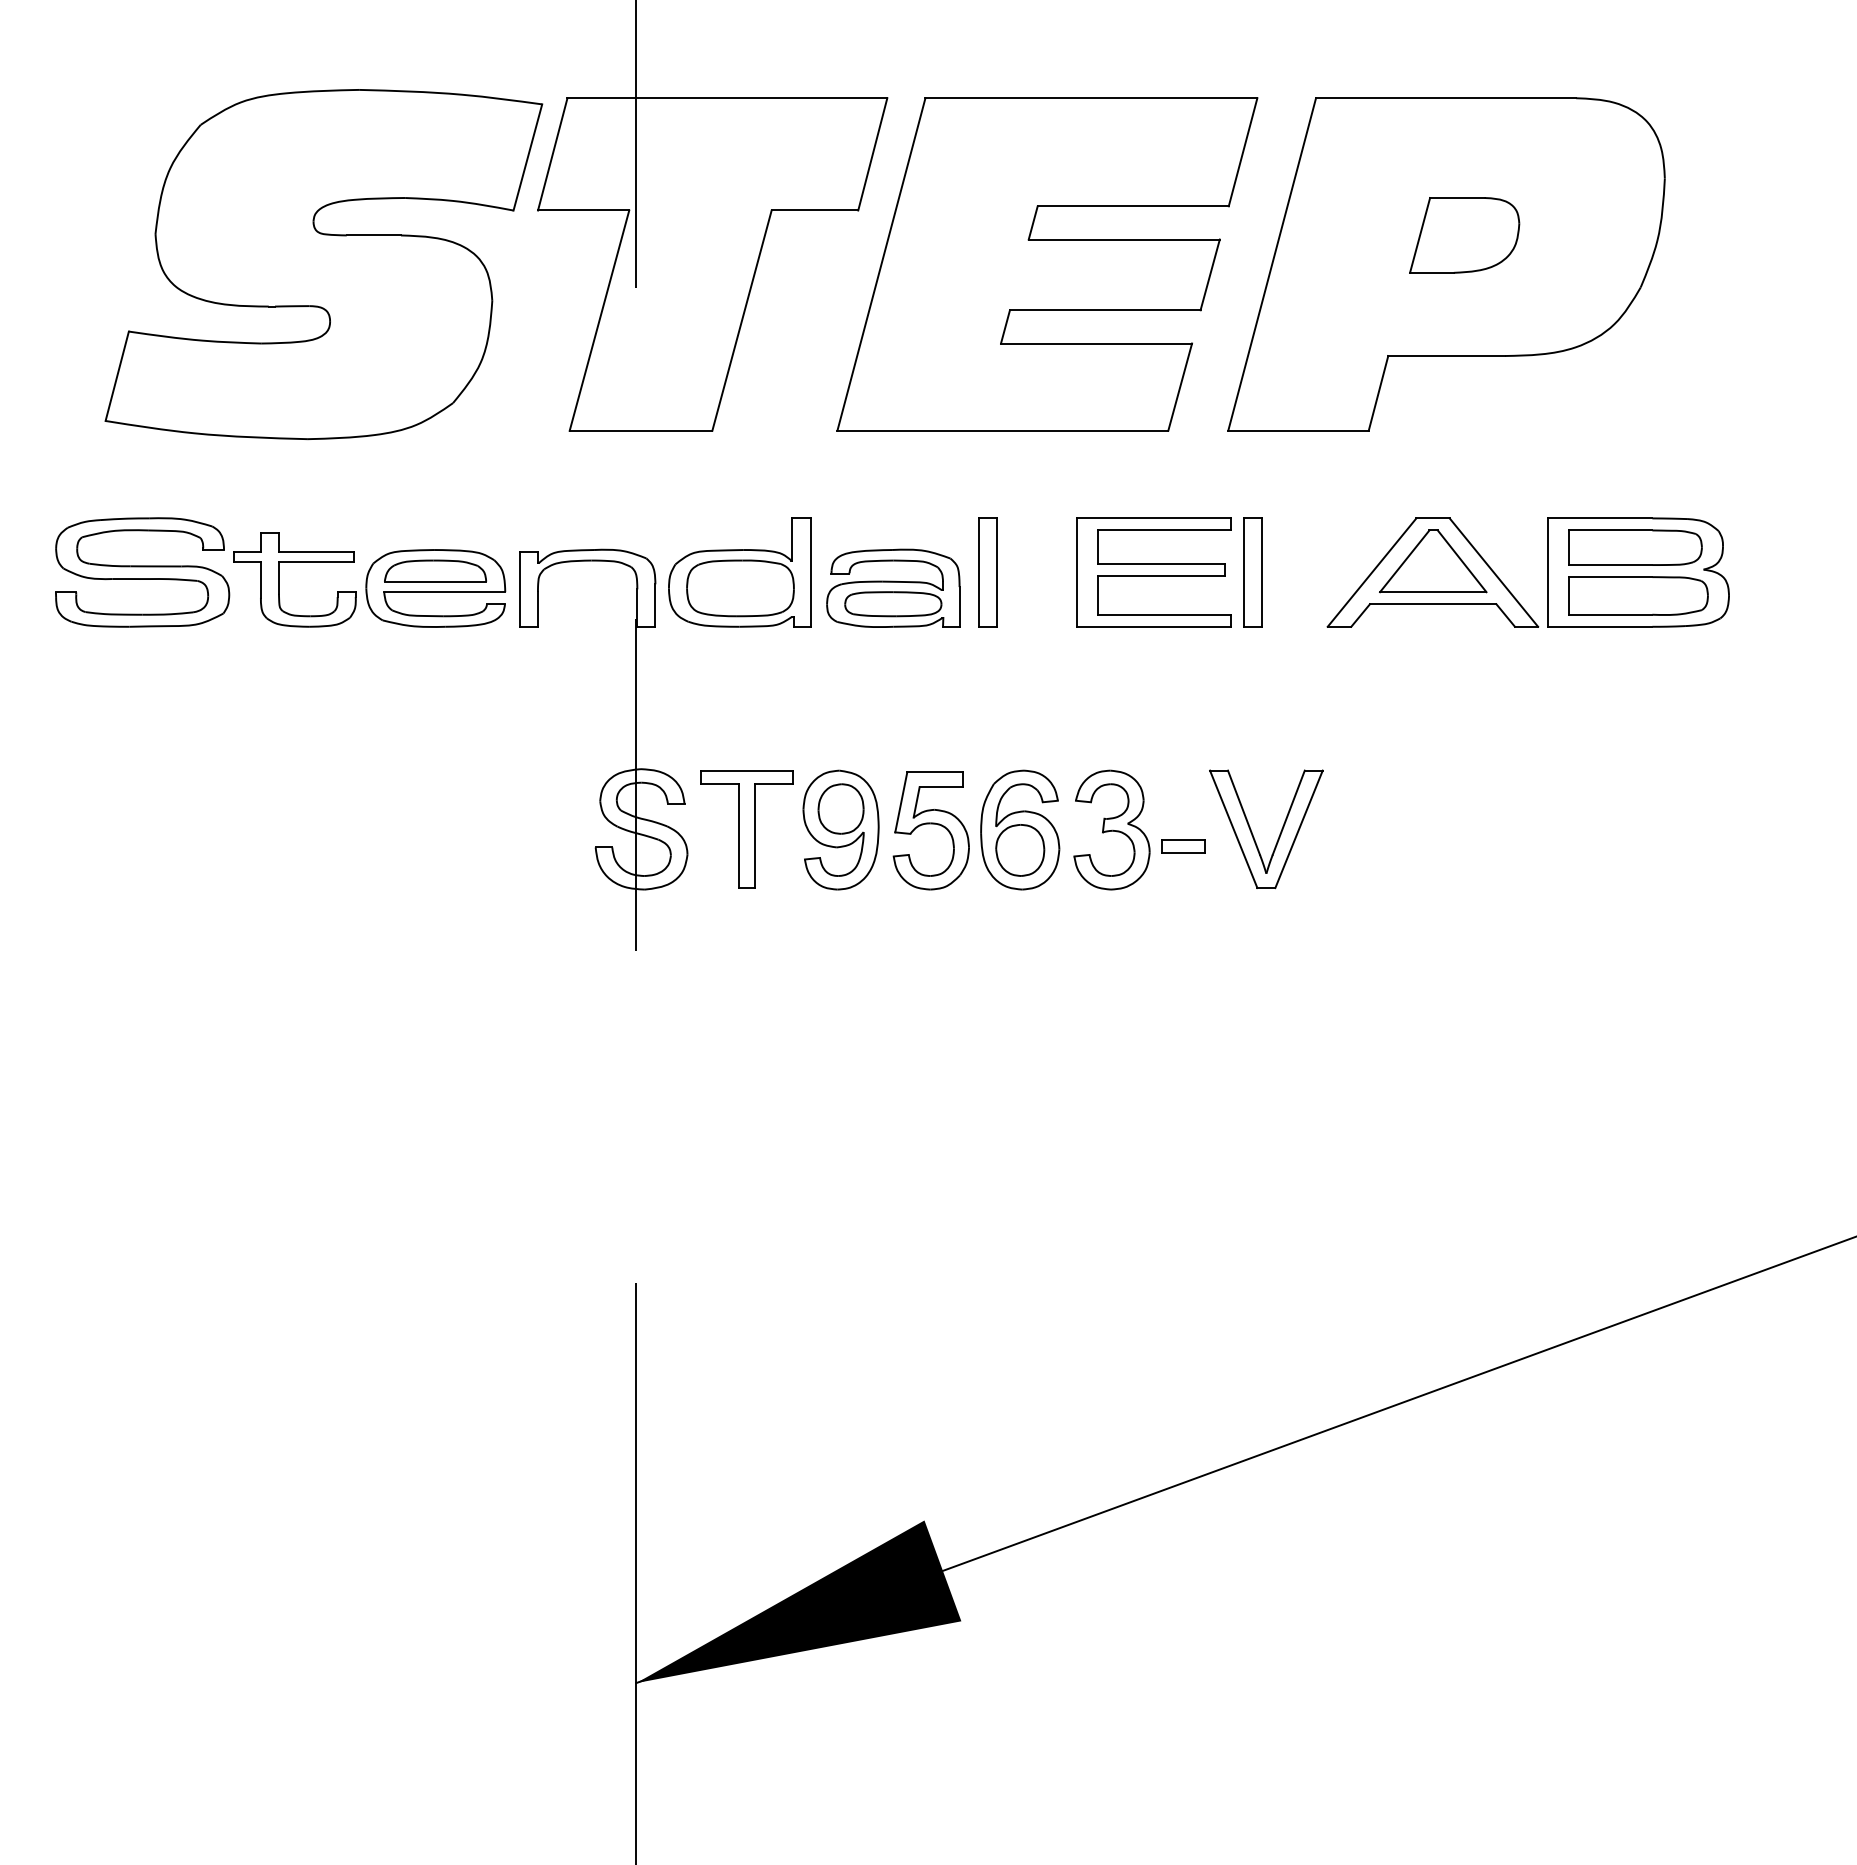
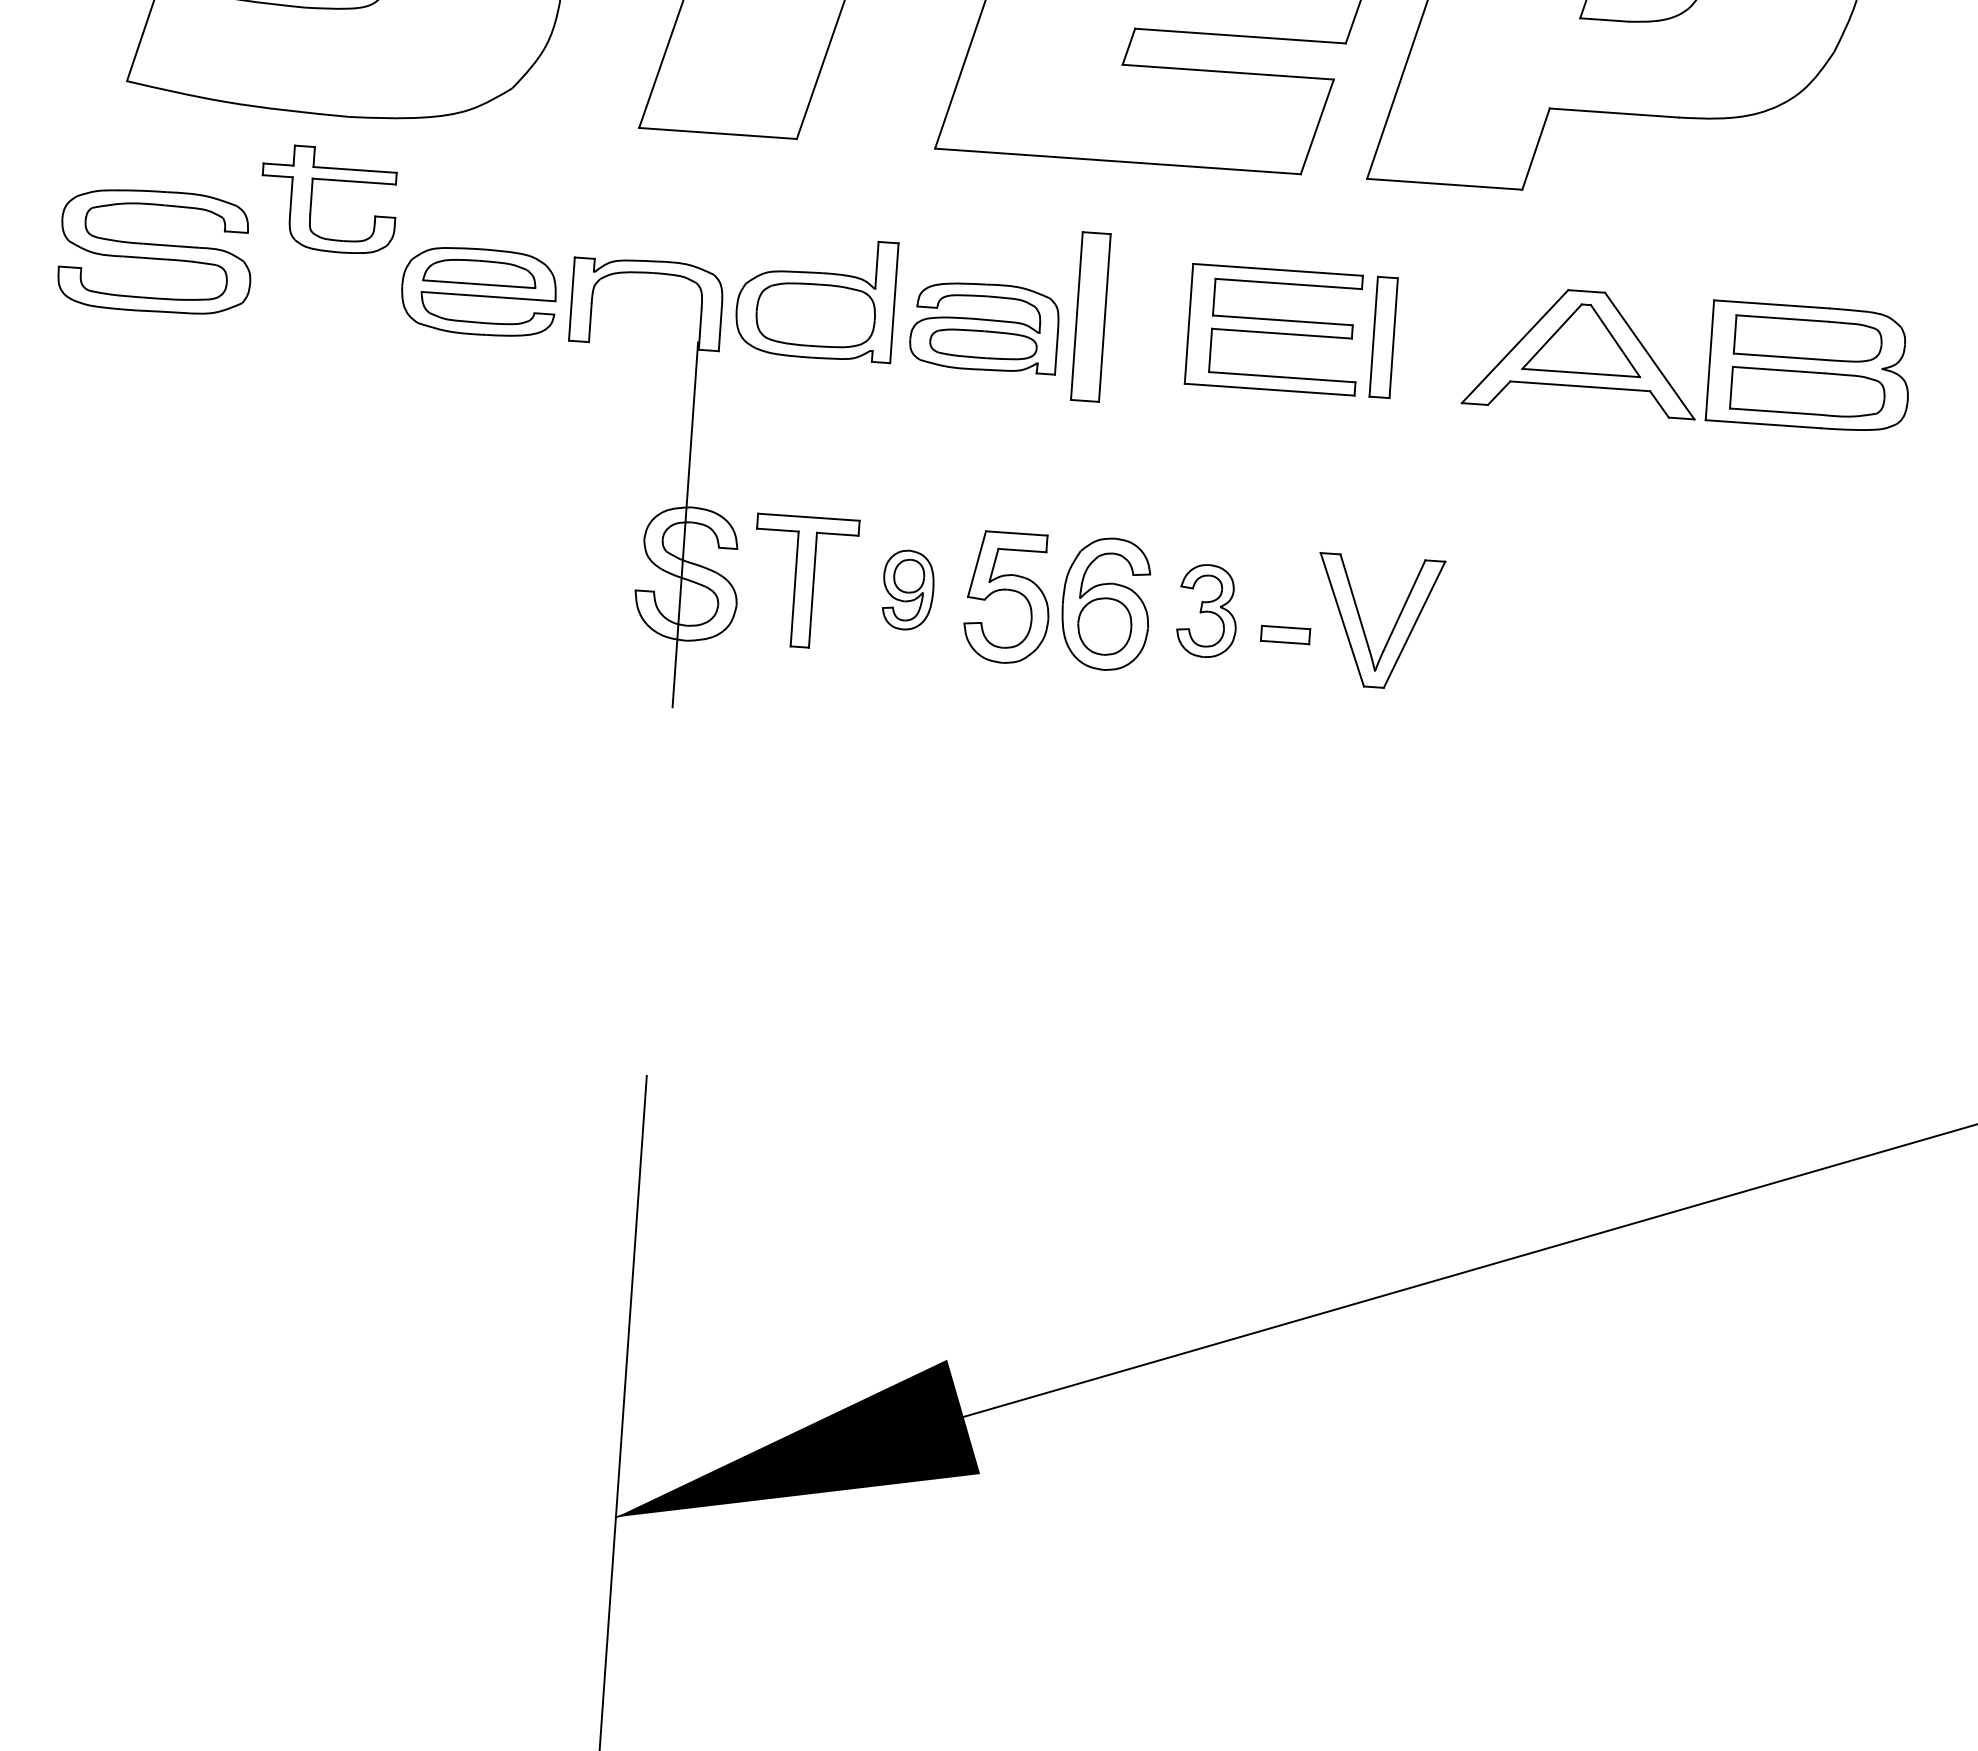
part: (987, 572) -> (1090, 316), size x1.4
part: (279, 579) -> (311, 197), moved
part: (840, 829) -> (907, 589), size x0.6
part: (1111, 829) -> (1207, 610), size x0.7

